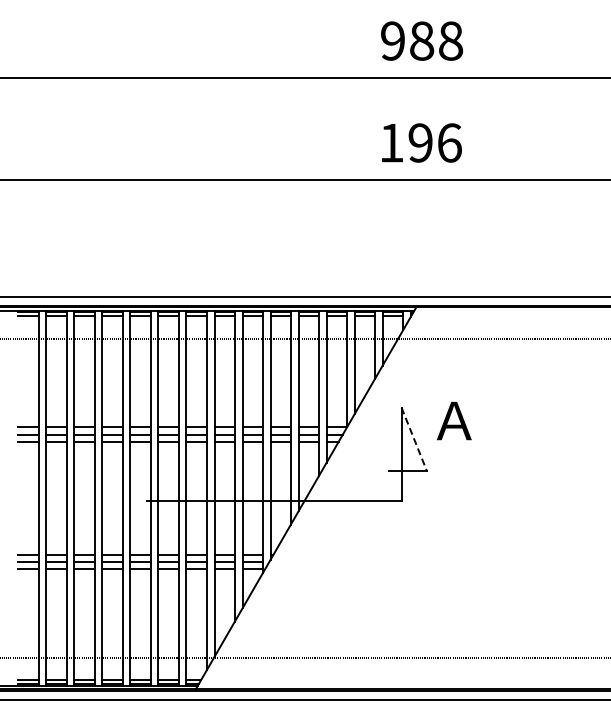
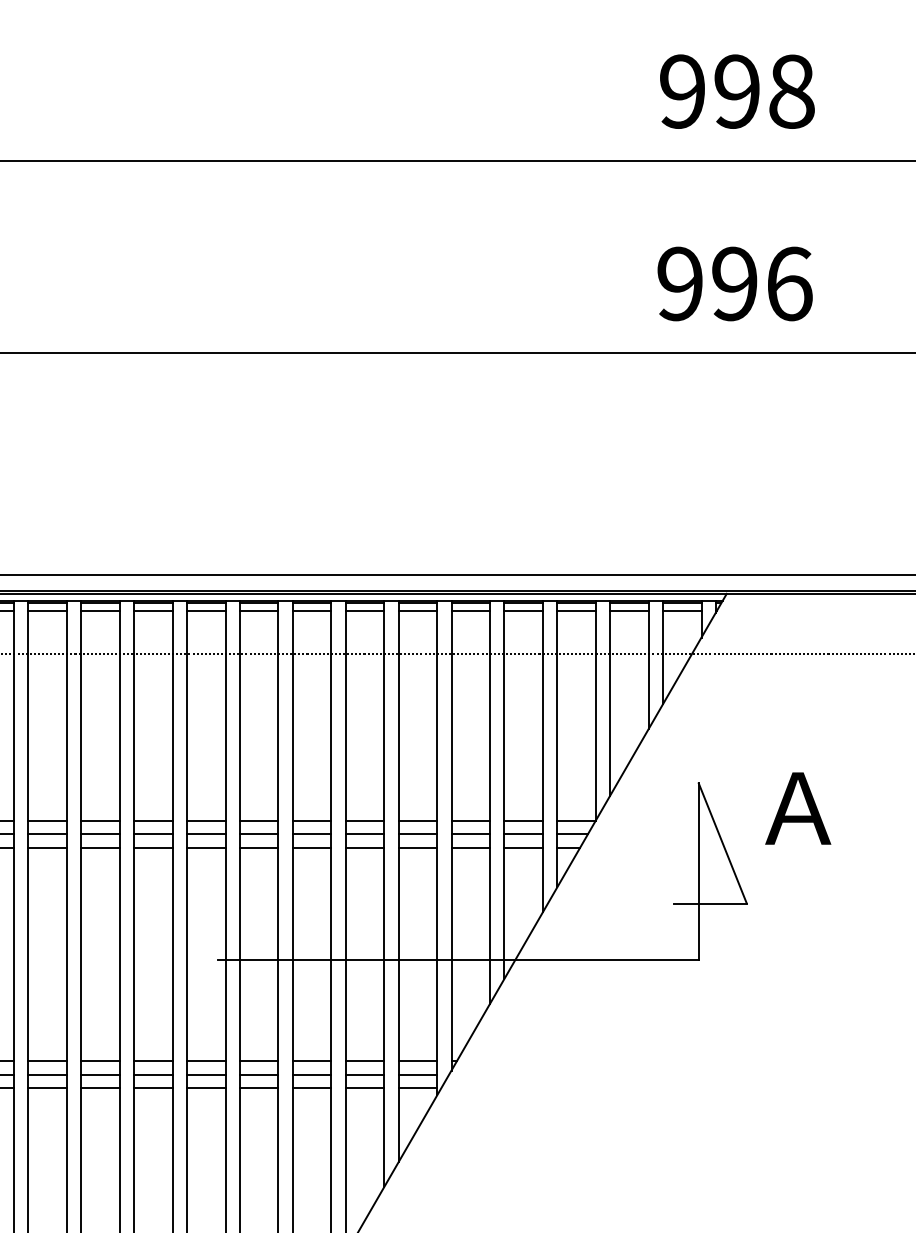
text: (422, 40) -> (738, 90), 988 -> 998
text: (391, 142) -> (679, 282), 196 -> 996
line: (414, 439) -> (723, 843), dashed -> solid

